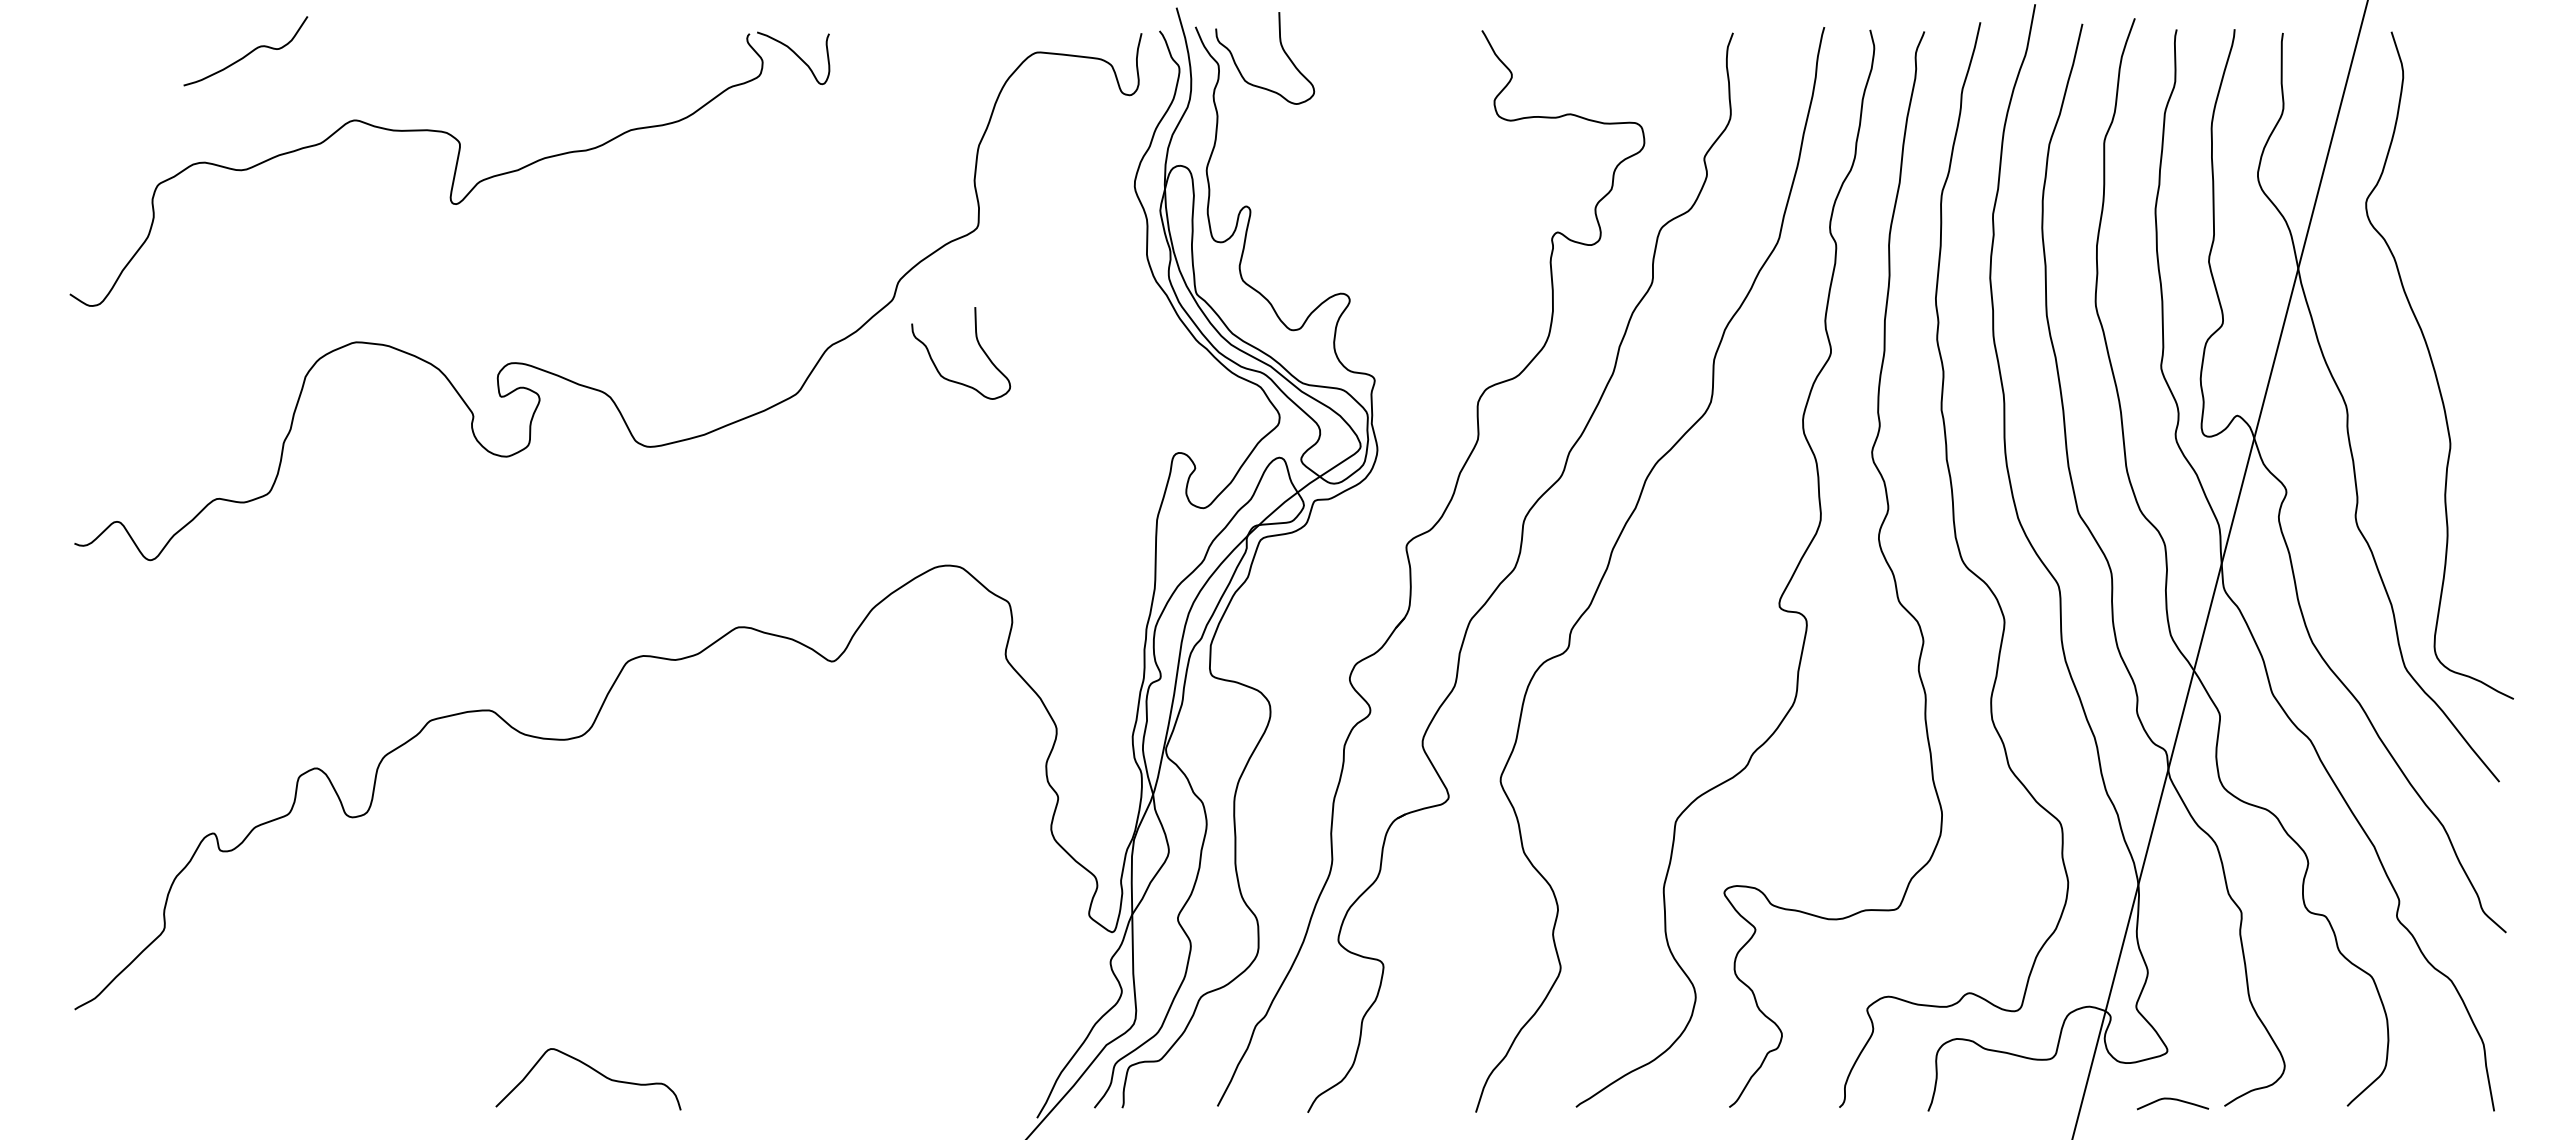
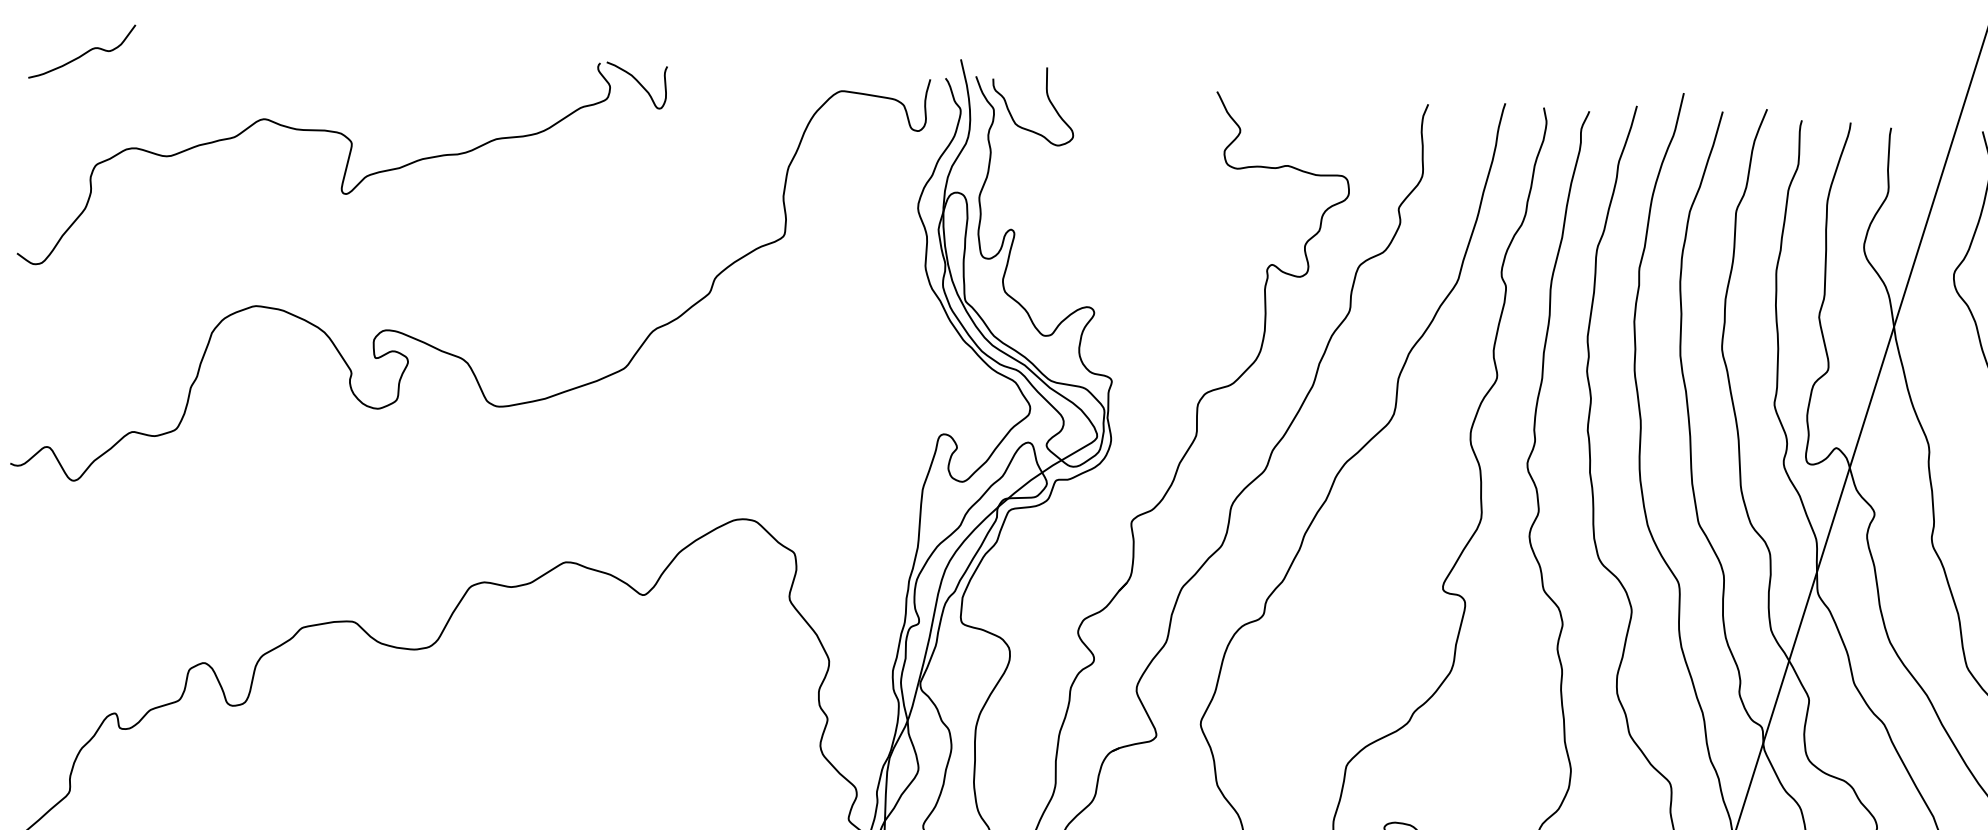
curve: (247, 53) -> (83, 53), moved
curve: (978, 345) -> (779, 335), removed

